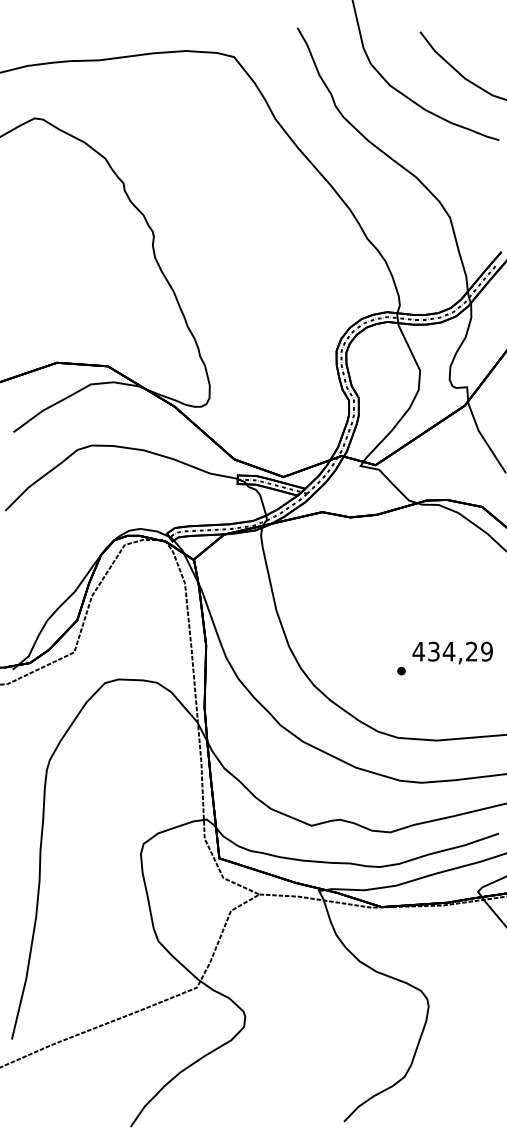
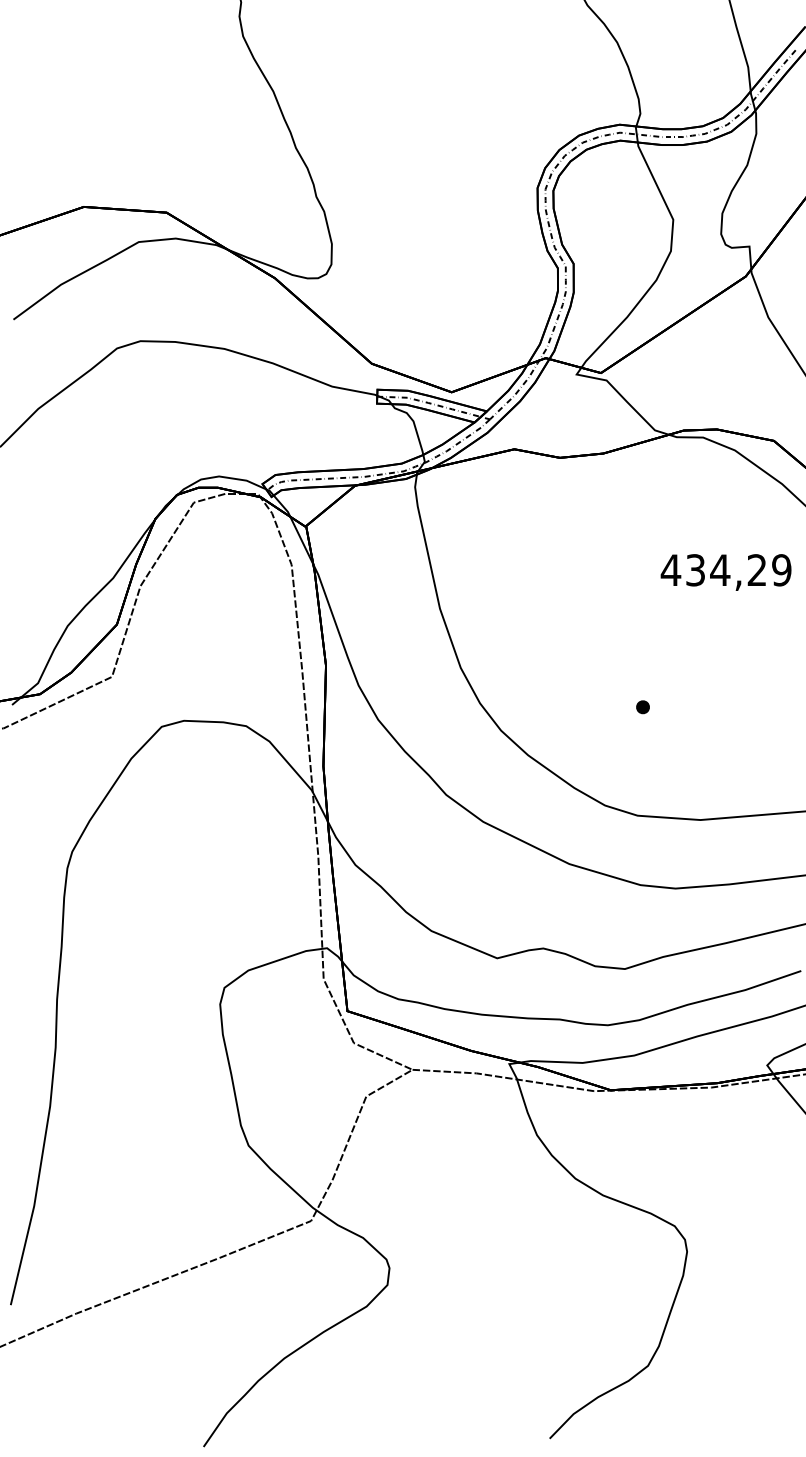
text: (452, 652) -> (725, 571), moved

